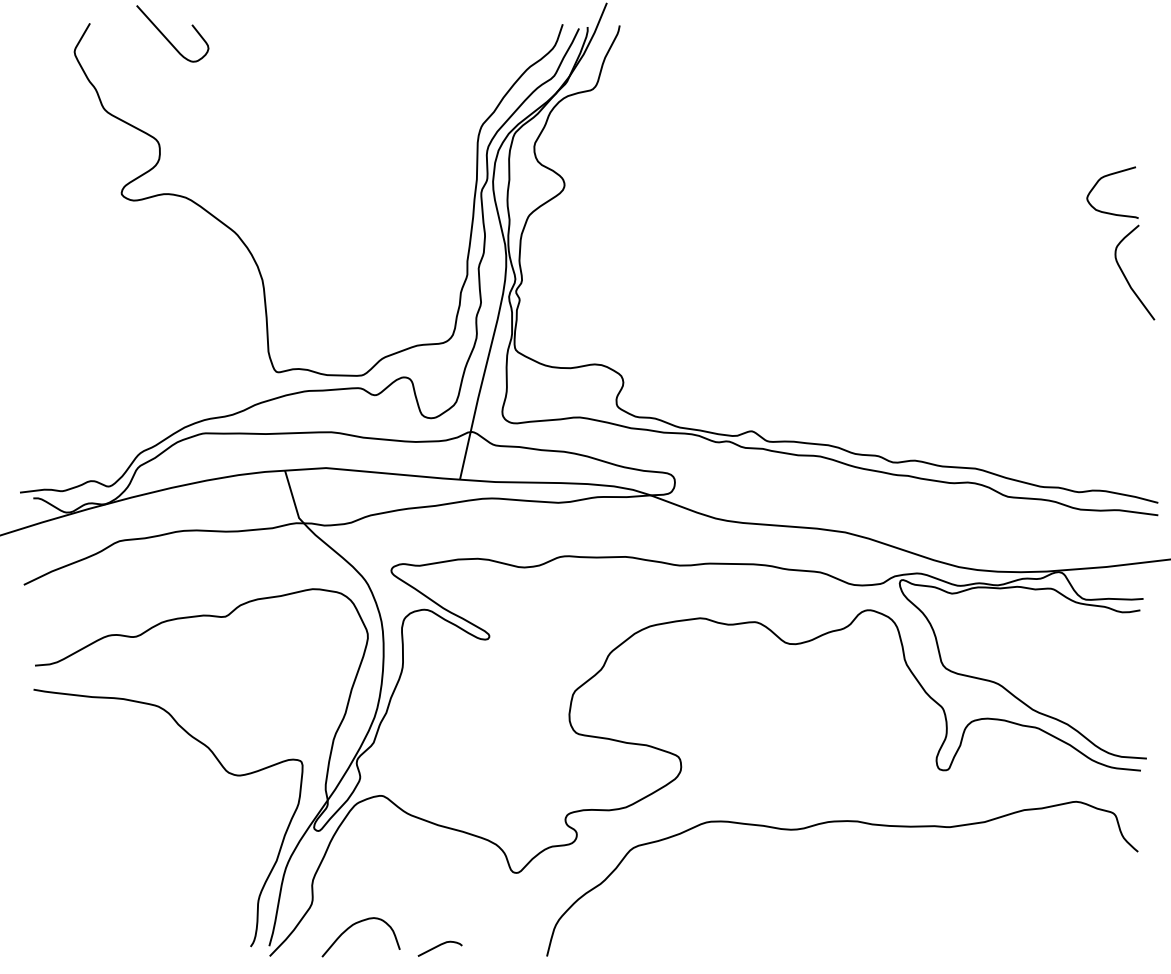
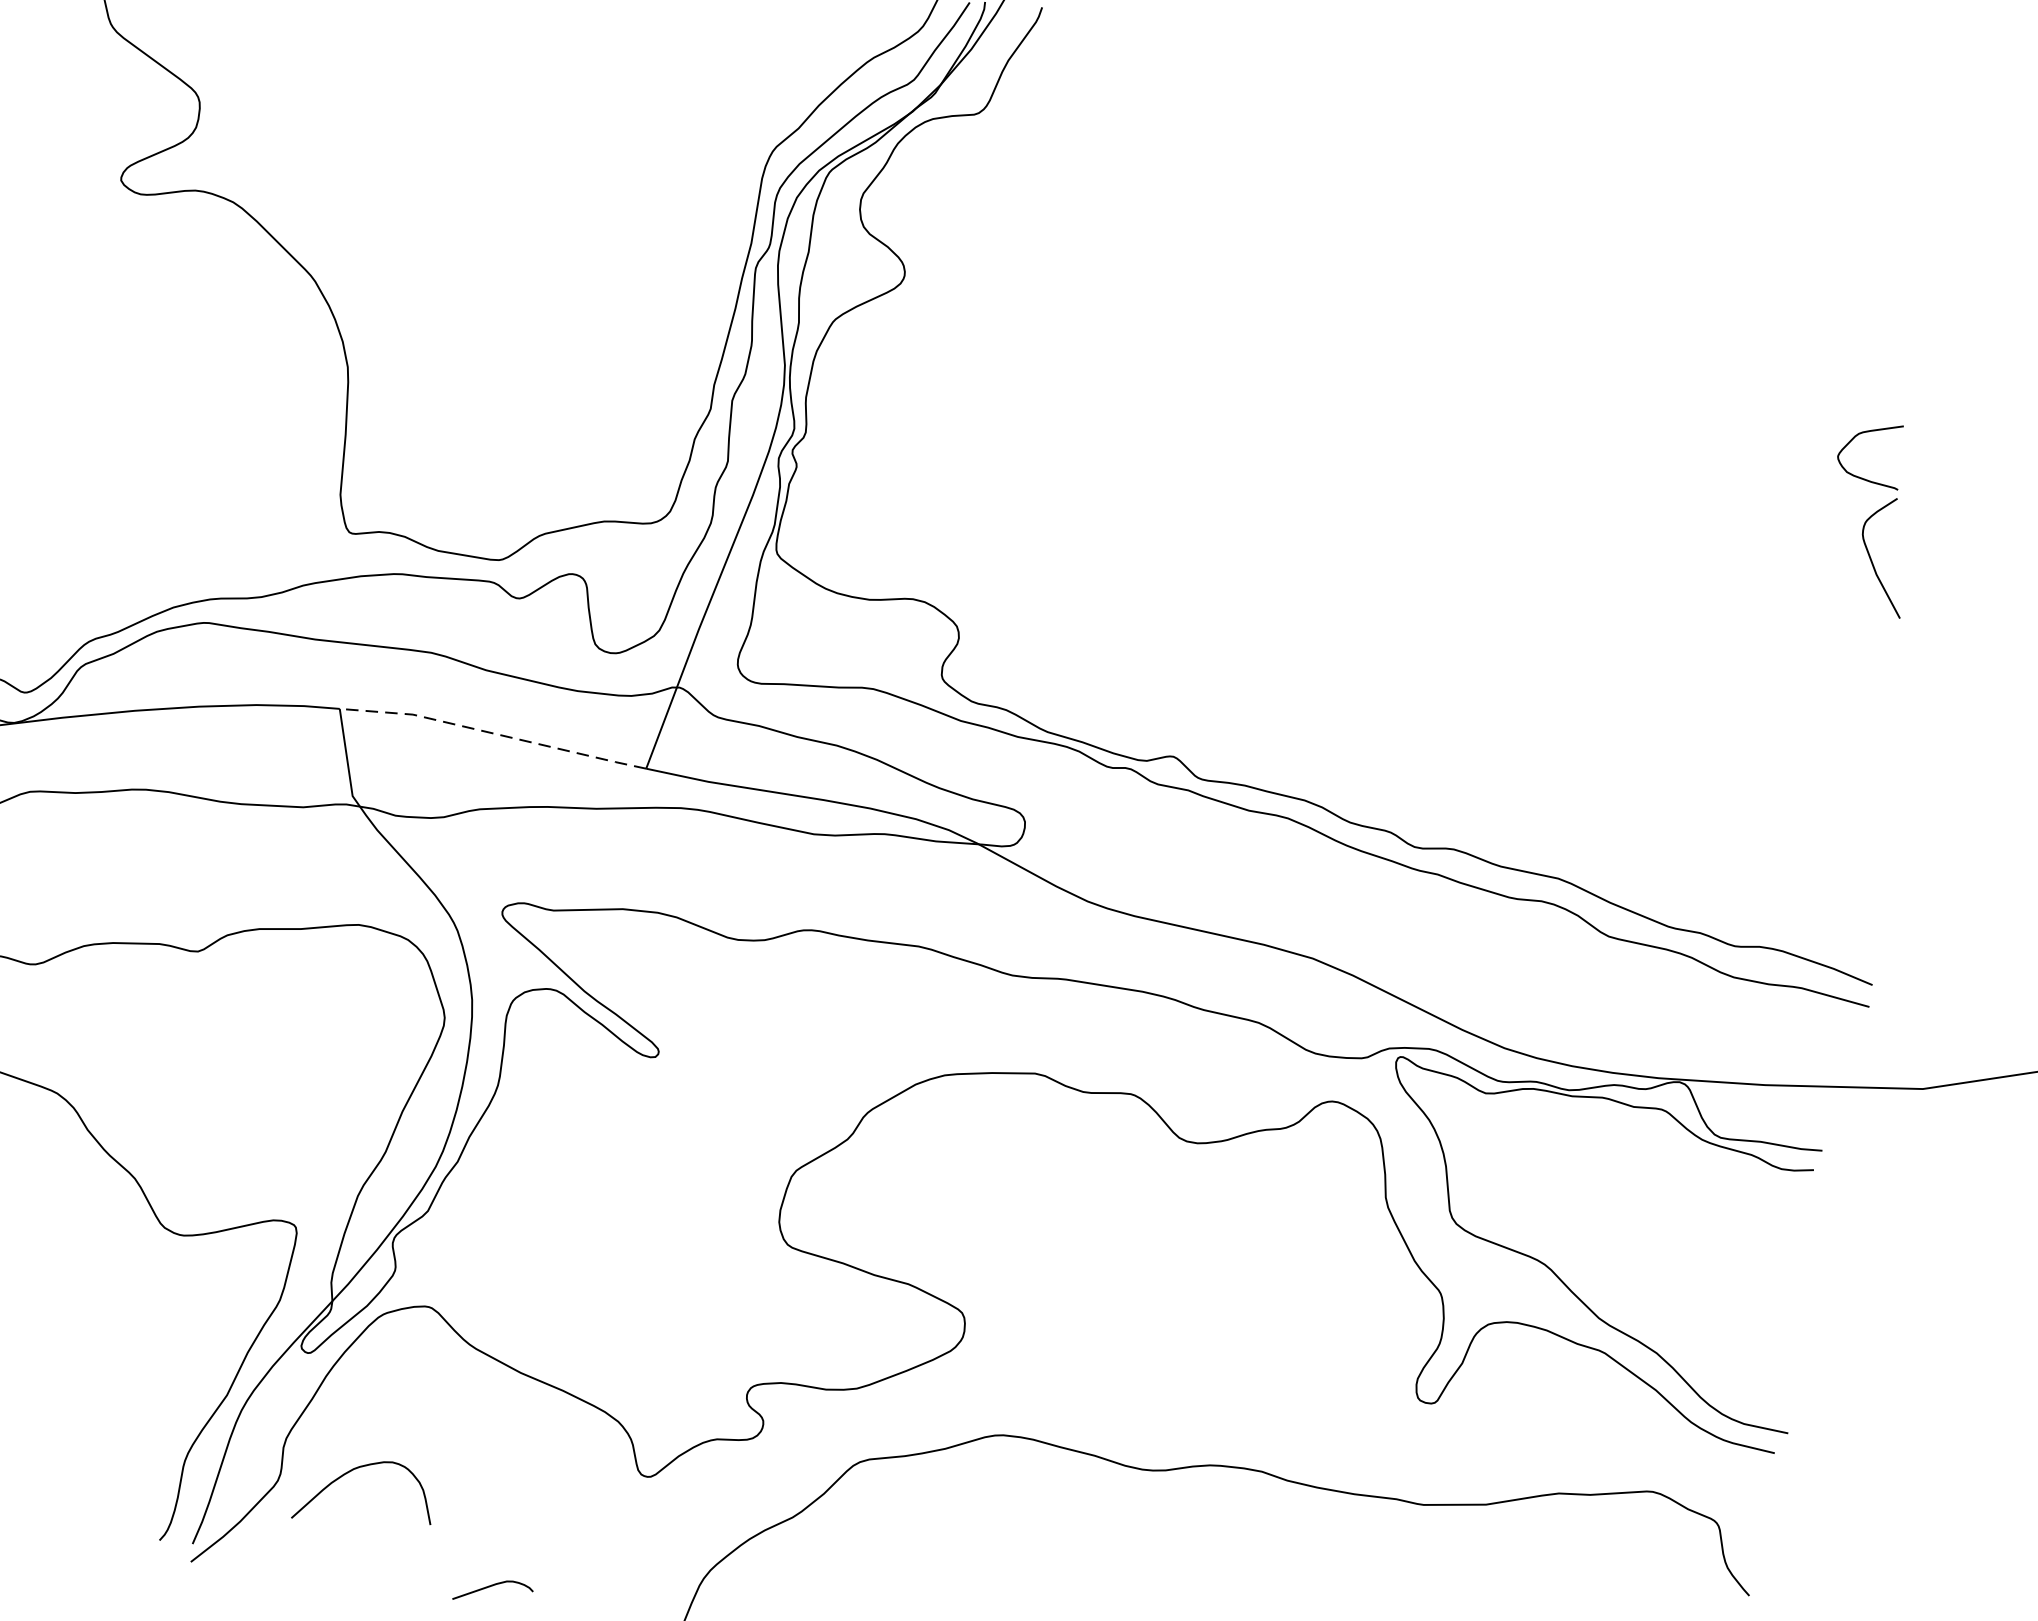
part: (1120, 243) -> (1871, 517), size x0.7
line: (371, 472) -> (491, 733), solid -> dashed
curve: (354, 925) -> (356, 1470), moved

